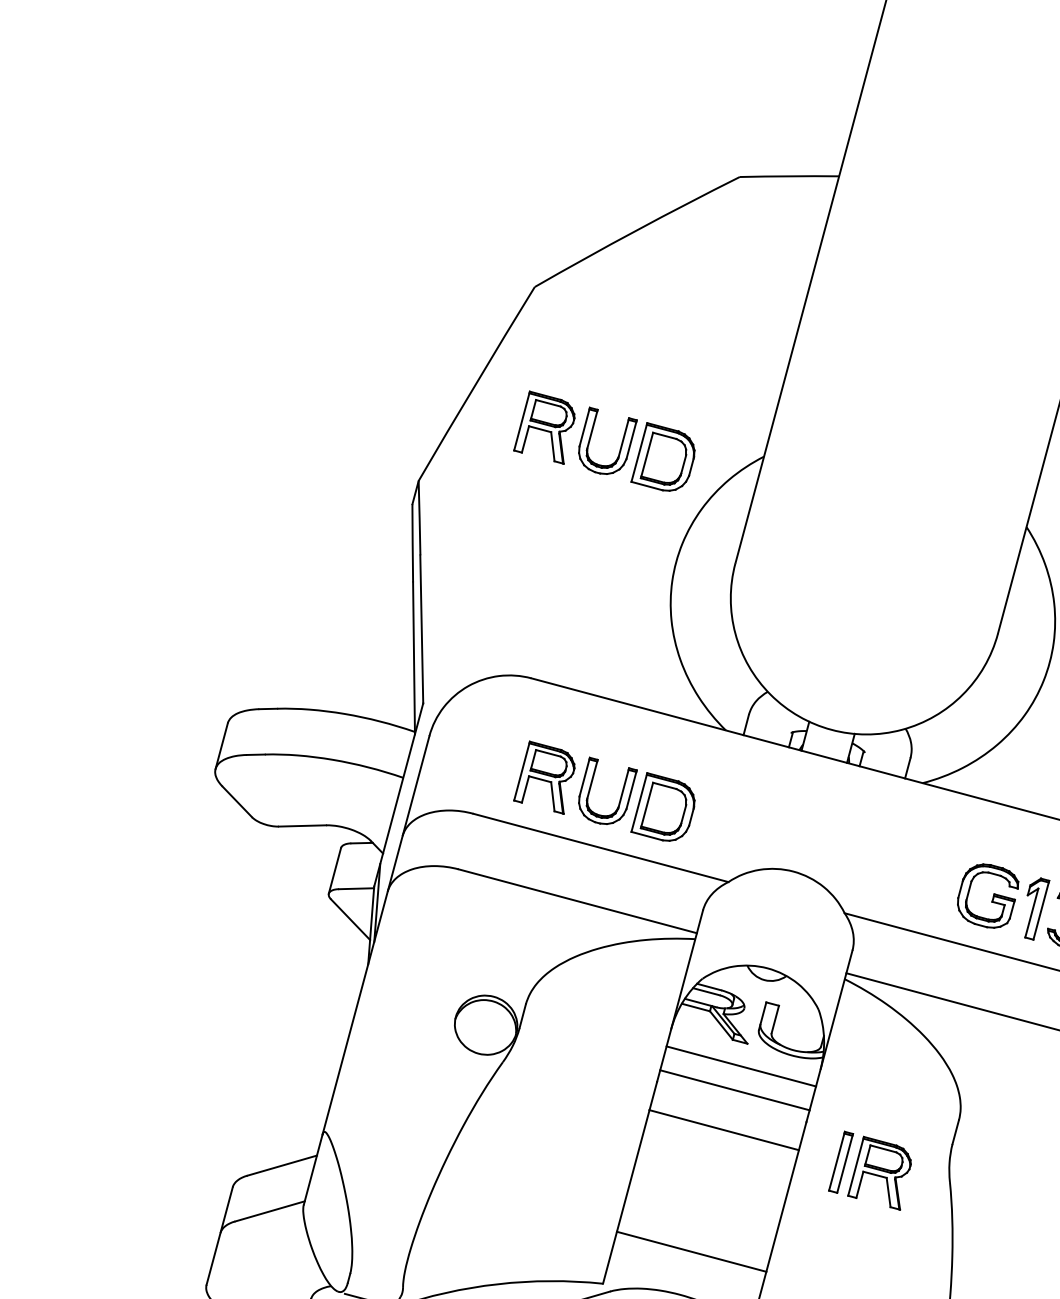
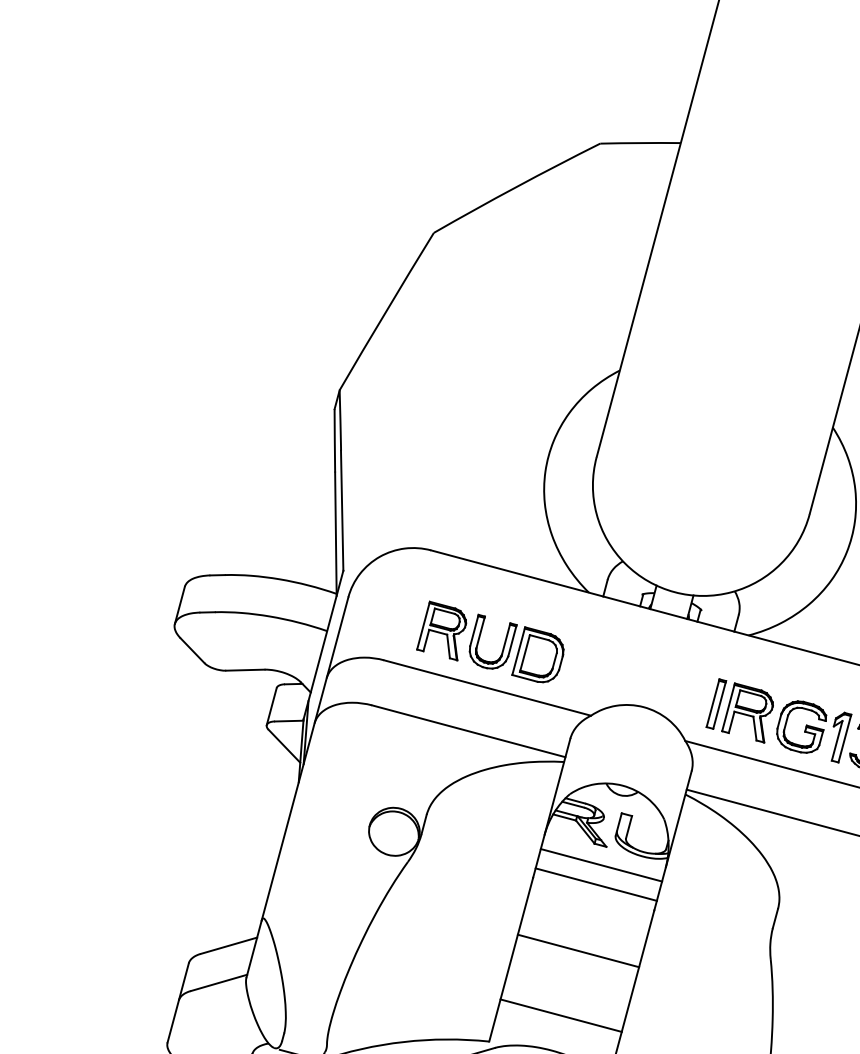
part: (592, 435) -> (480, 353), removed
line: (724, 1129) -> (578, 950), moved
part: (869, 1170) -> (739, 710), moved

